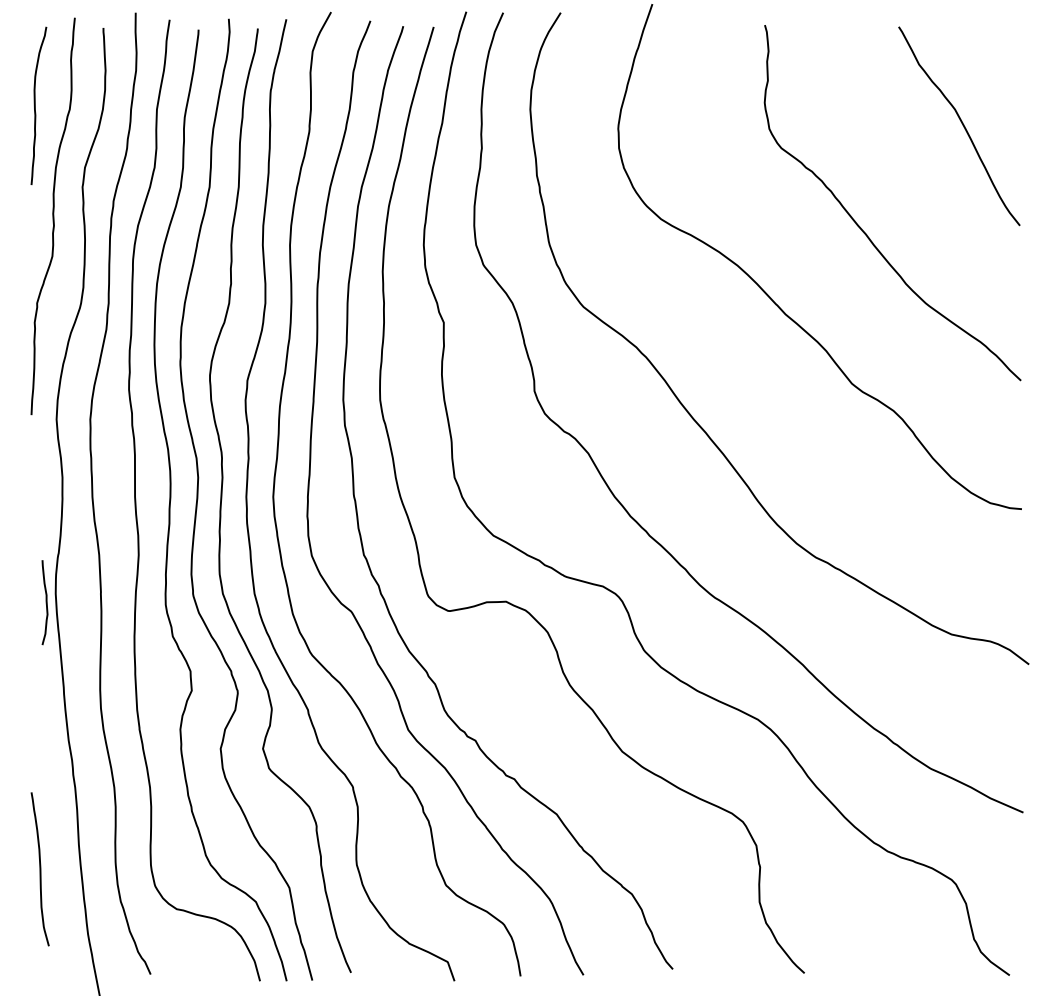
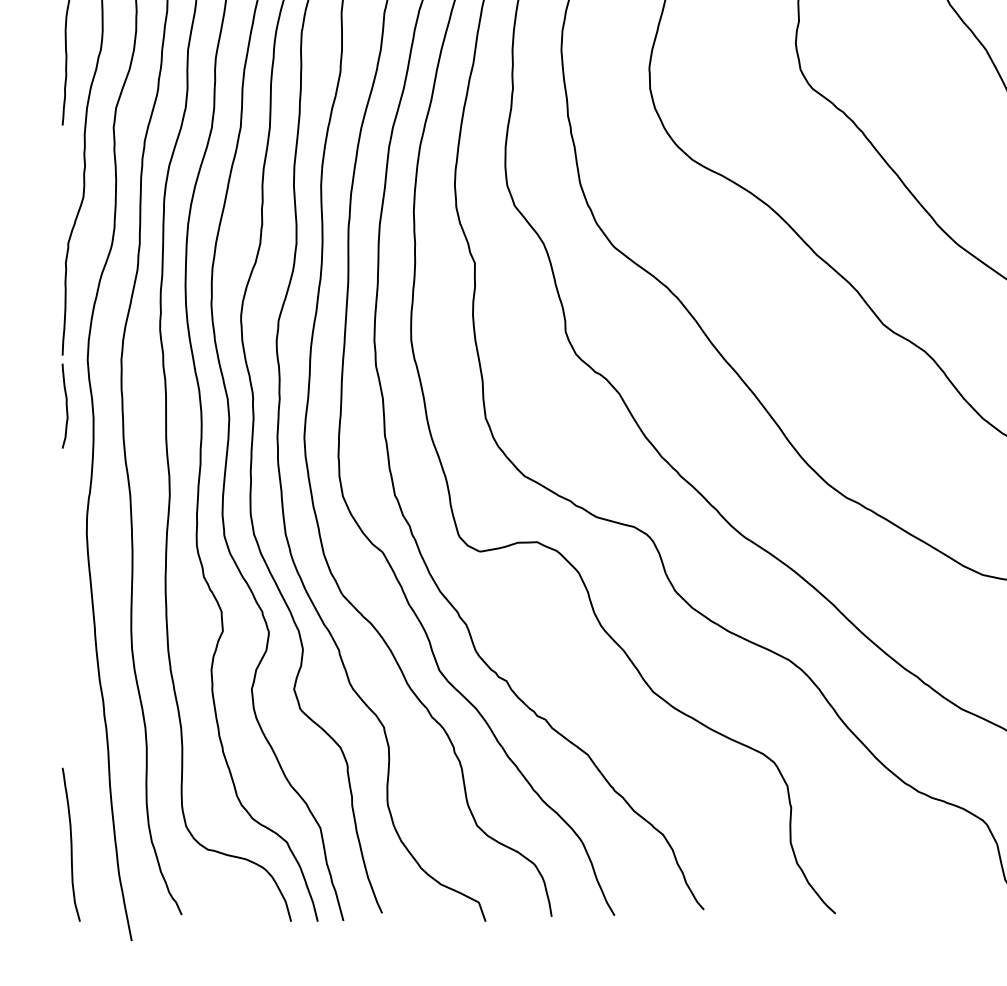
curve: (45, 602) -> (65, 405), moved
curve: (39, 869) -> (70, 844), moved

